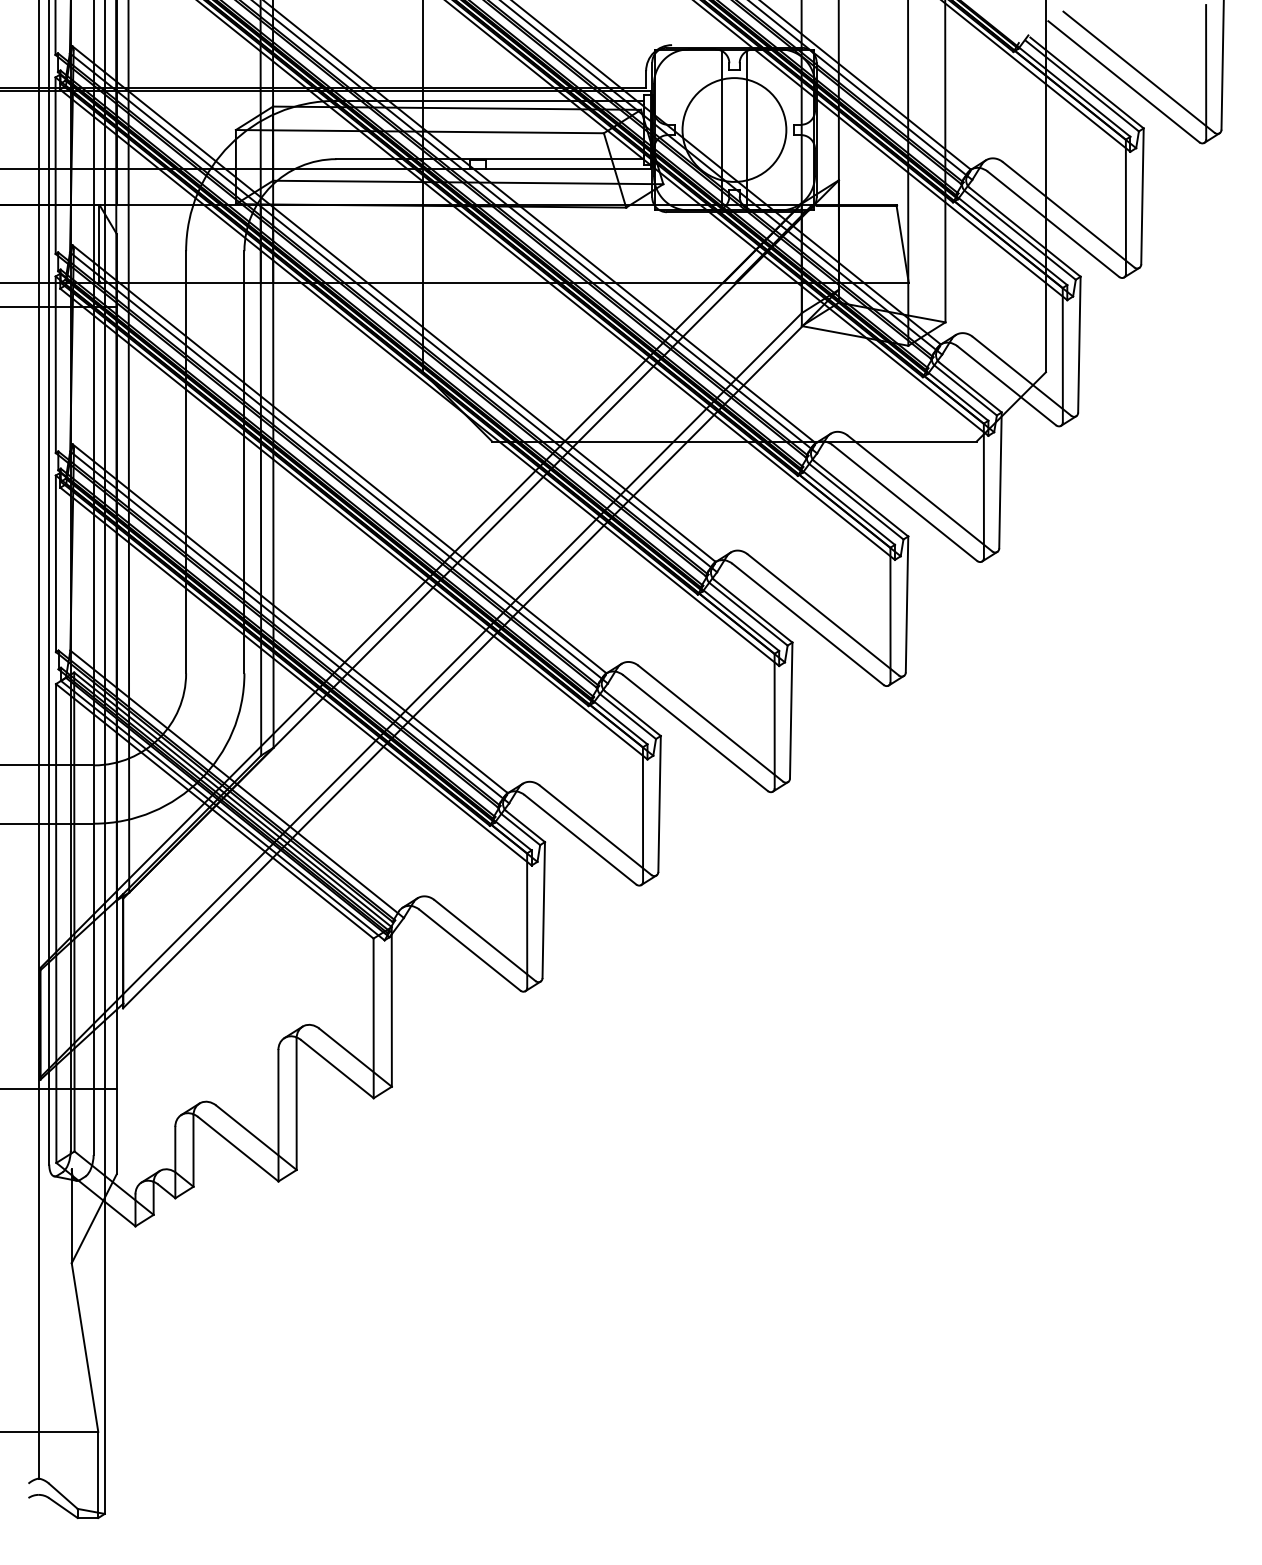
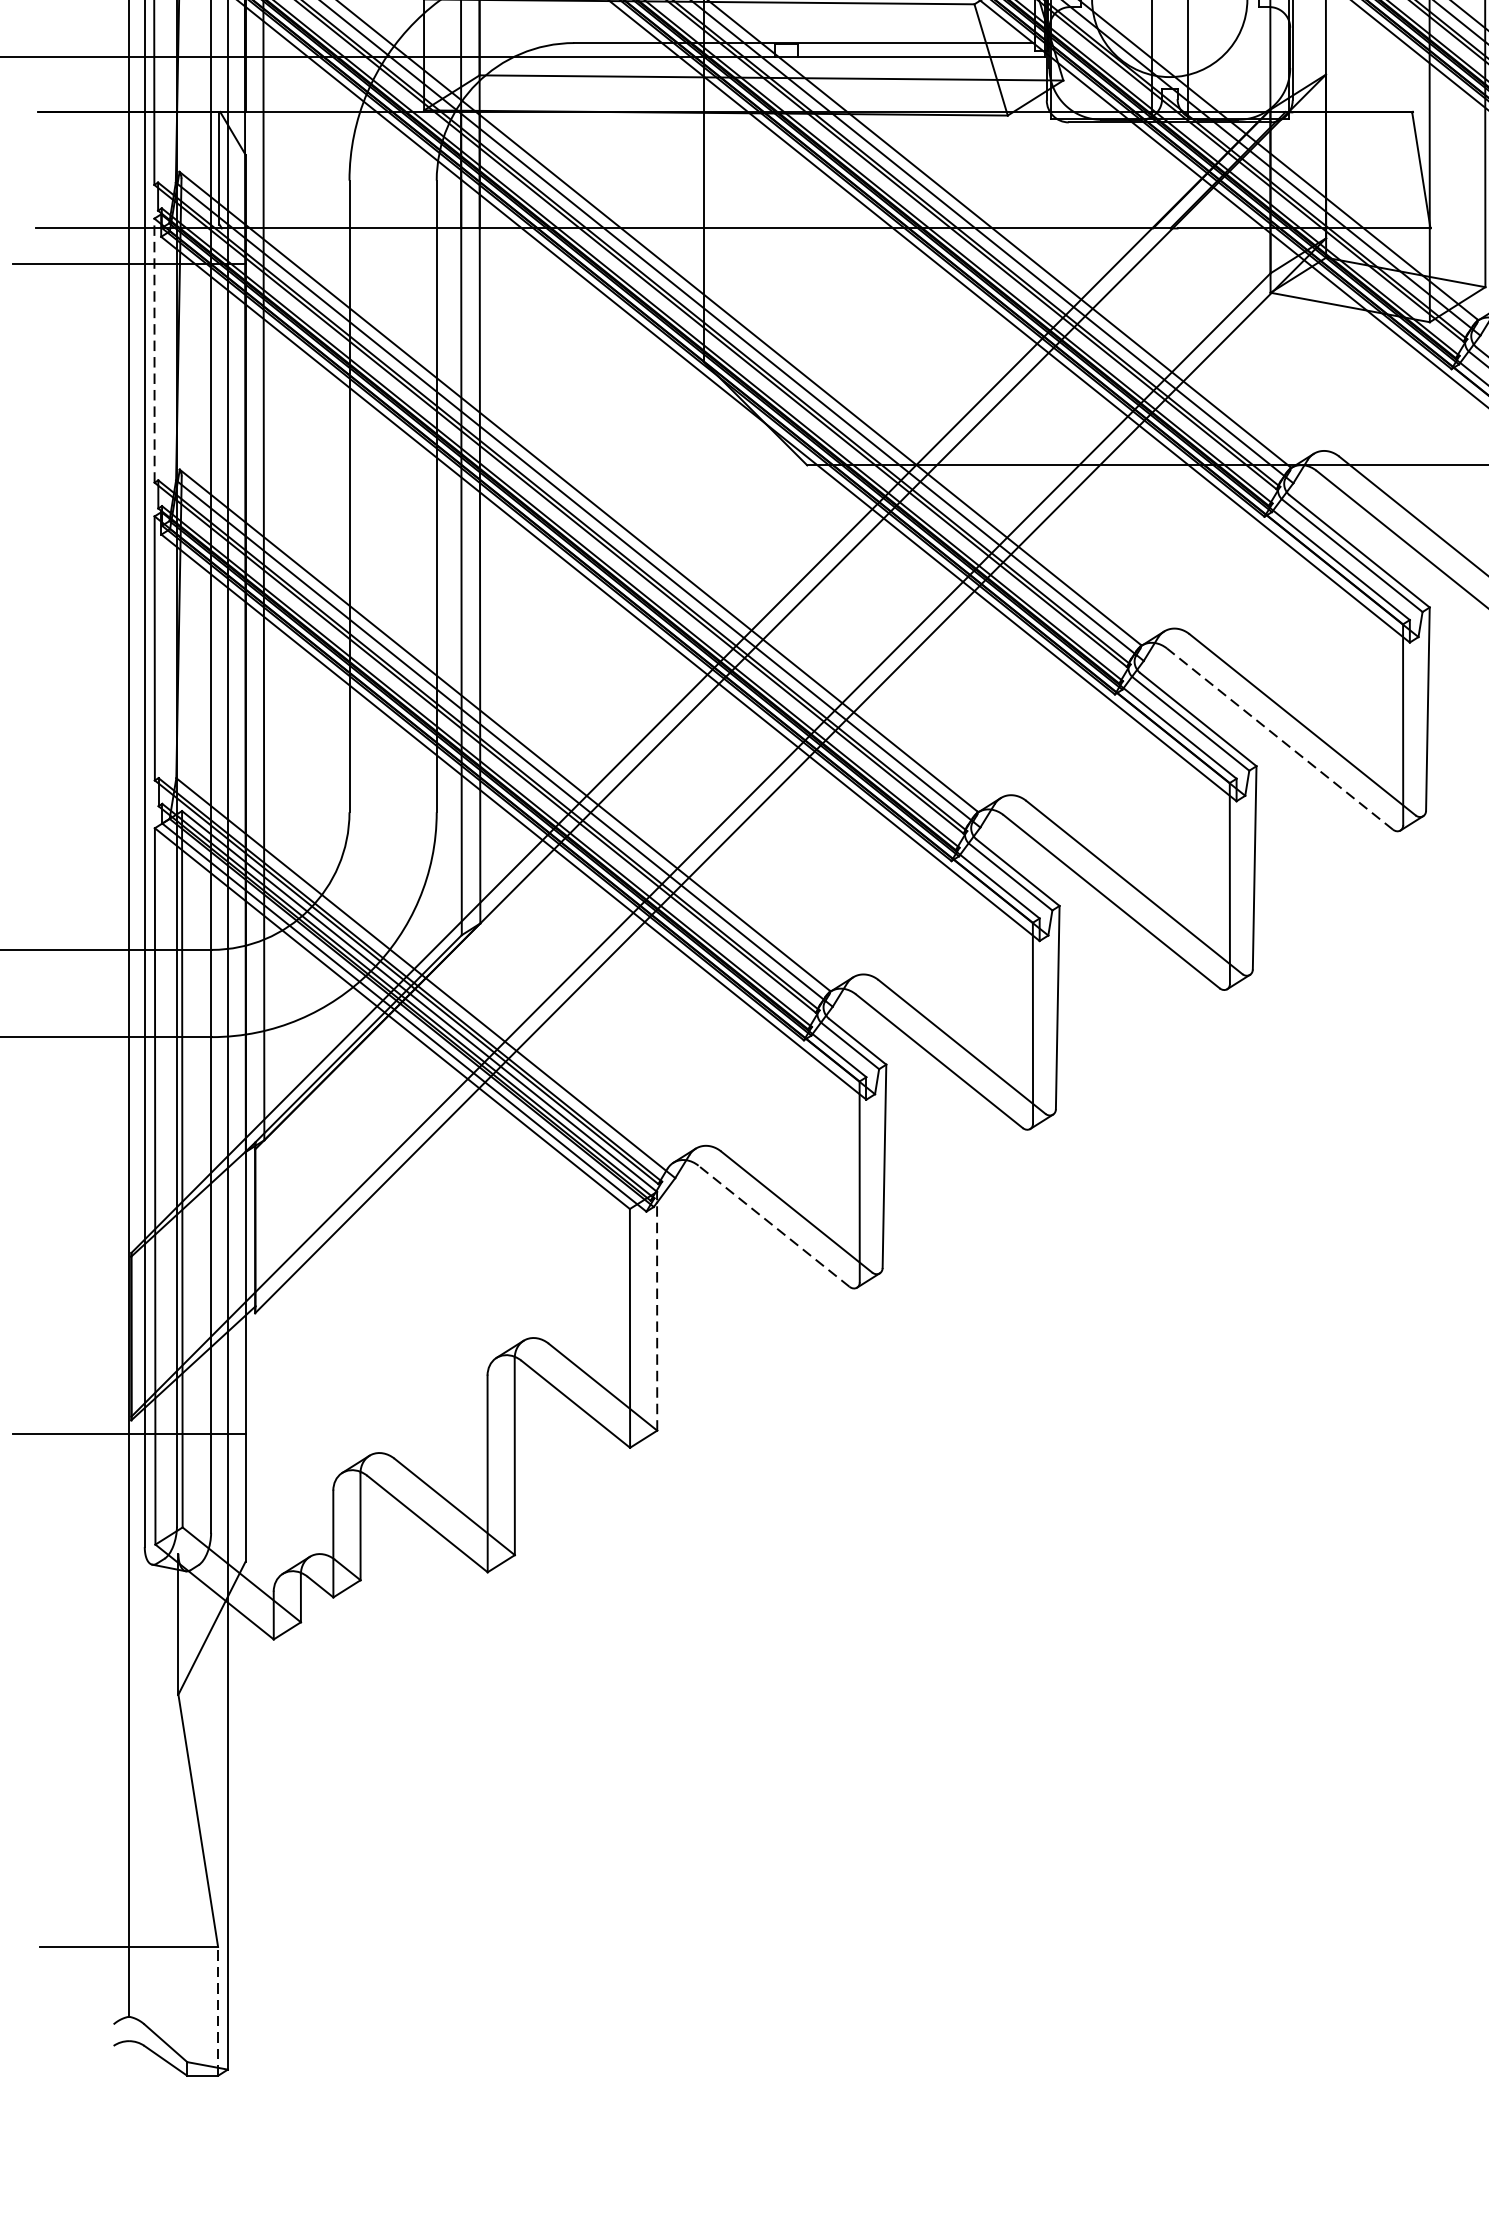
line: (55, 364) -> (154, 350), solid -> dashed
line: (808, 624) -> (1280, 739), solid -> dashed
line: (469, 950) -> (773, 1226), solid -> dashed
line: (391, 1006) -> (656, 1310), solid -> dashed
line: (98, 1474) -> (218, 2010), solid -> dashed

